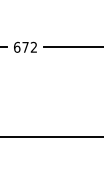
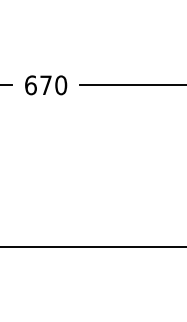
text: (33, 47) -> (60, 85), 672 -> 670

